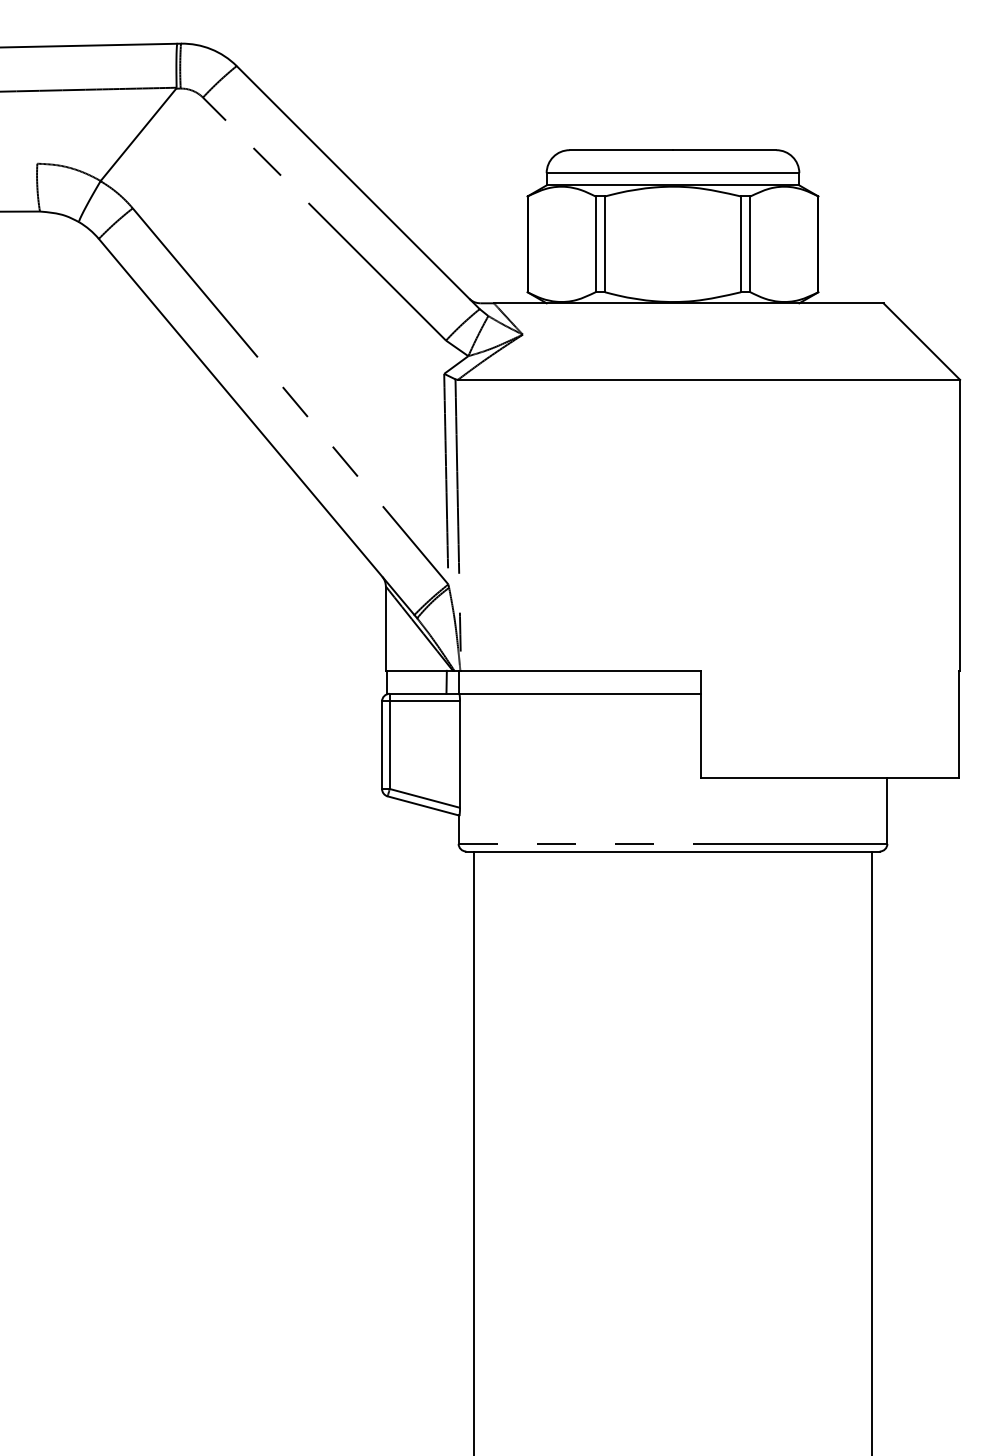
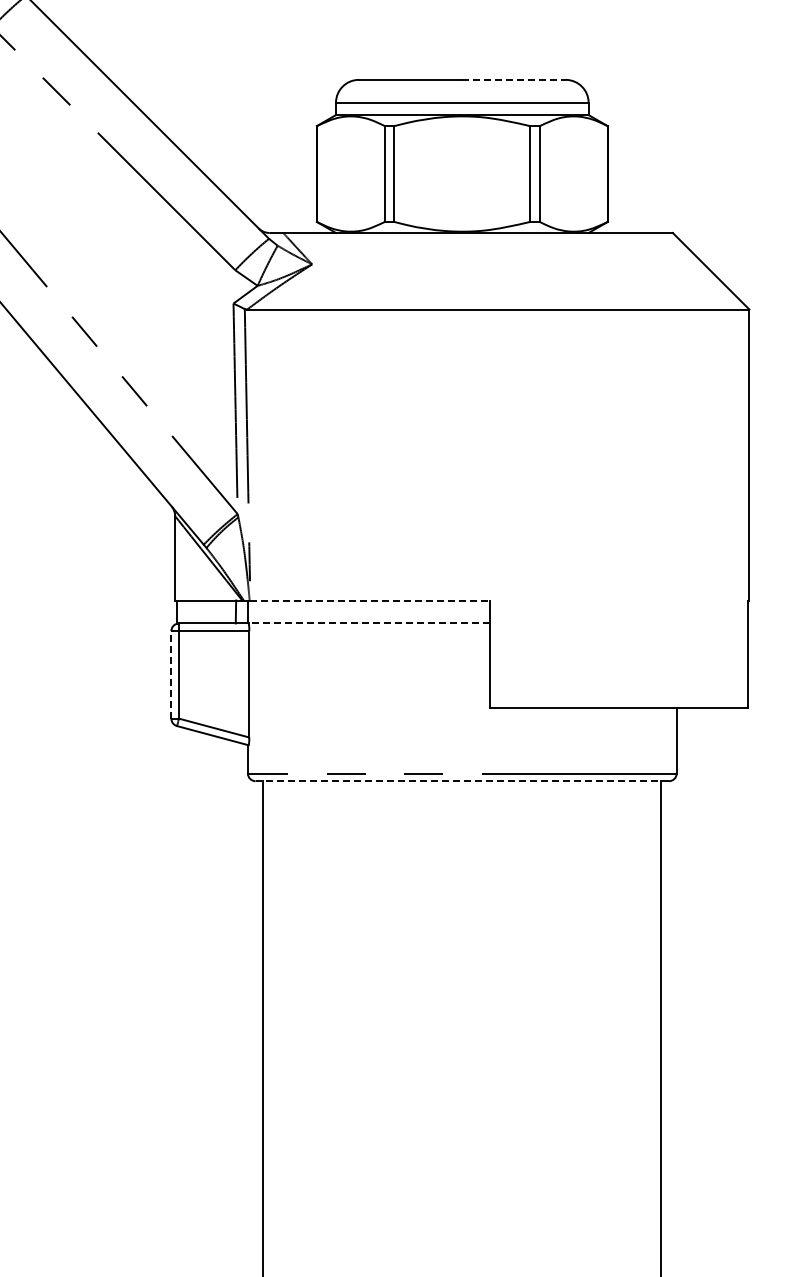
line: (724, 150) -> (513, 80), solid -> dashed
line: (580, 670) -> (369, 600), solid -> dashed
line: (579, 693) -> (368, 623), solid -> dashed
line: (382, 745) -> (171, 675), solid -> dashed
line: (673, 851) -> (462, 781), solid -> dashed

